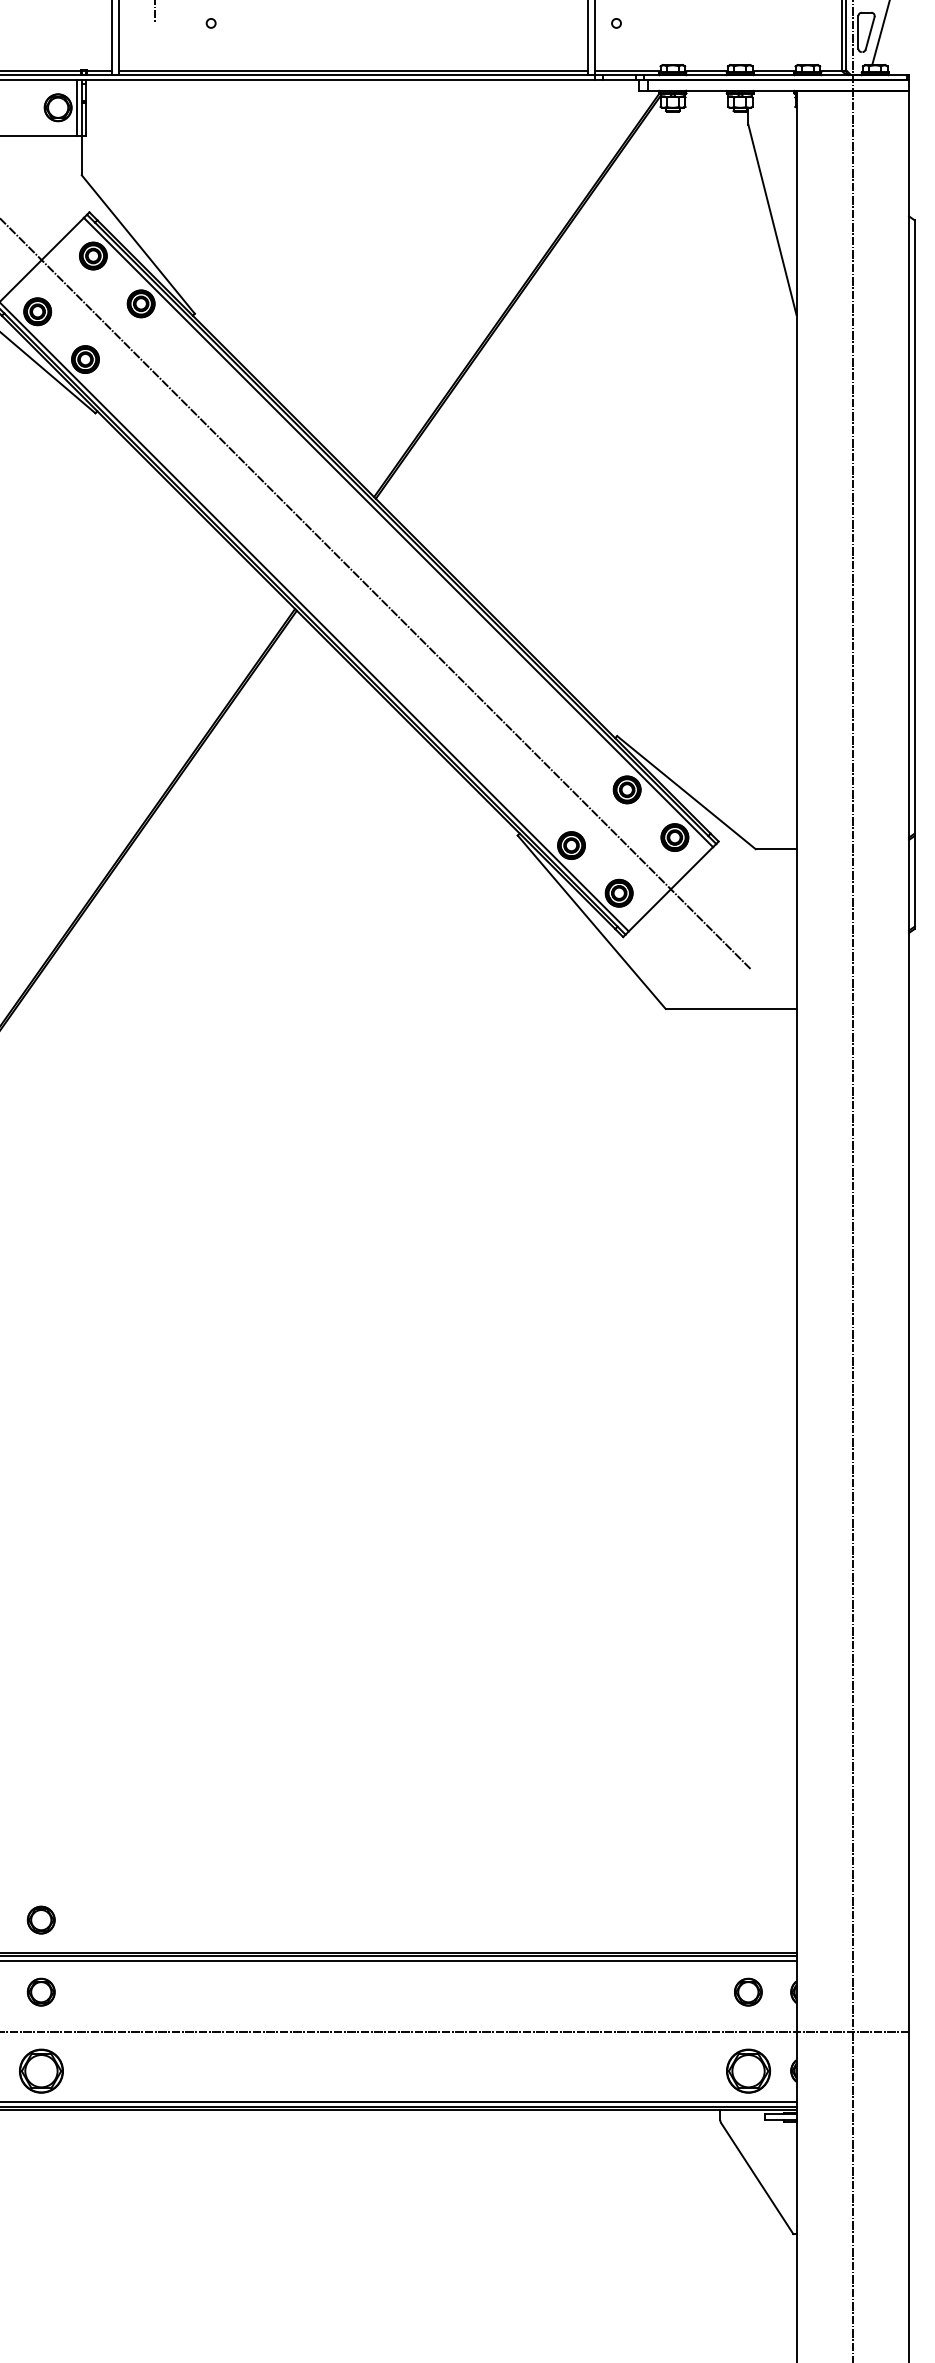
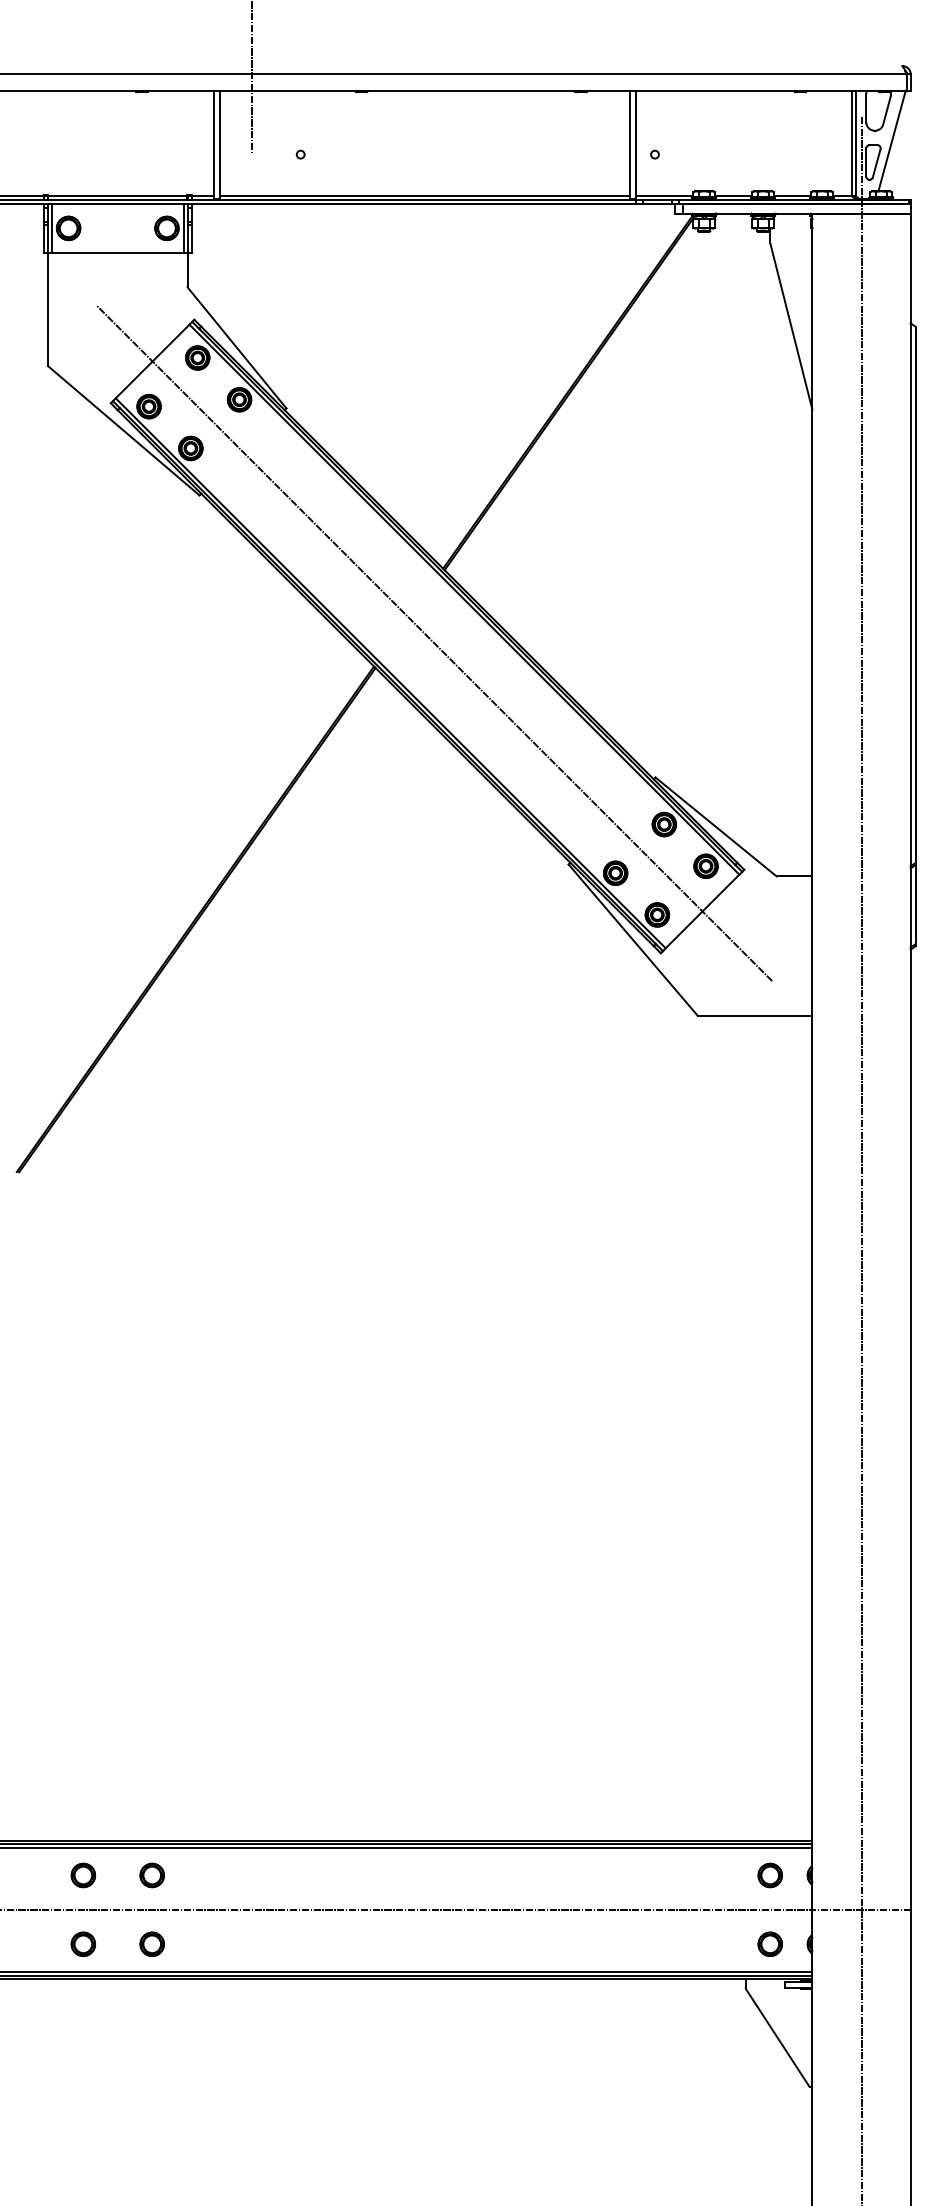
part: (40, 1920) -> (151, 1812), removed
part: (40, 2070) -> (151, 1943), size x0.62
part: (747, 2070) -> (769, 1943), size x0.62

